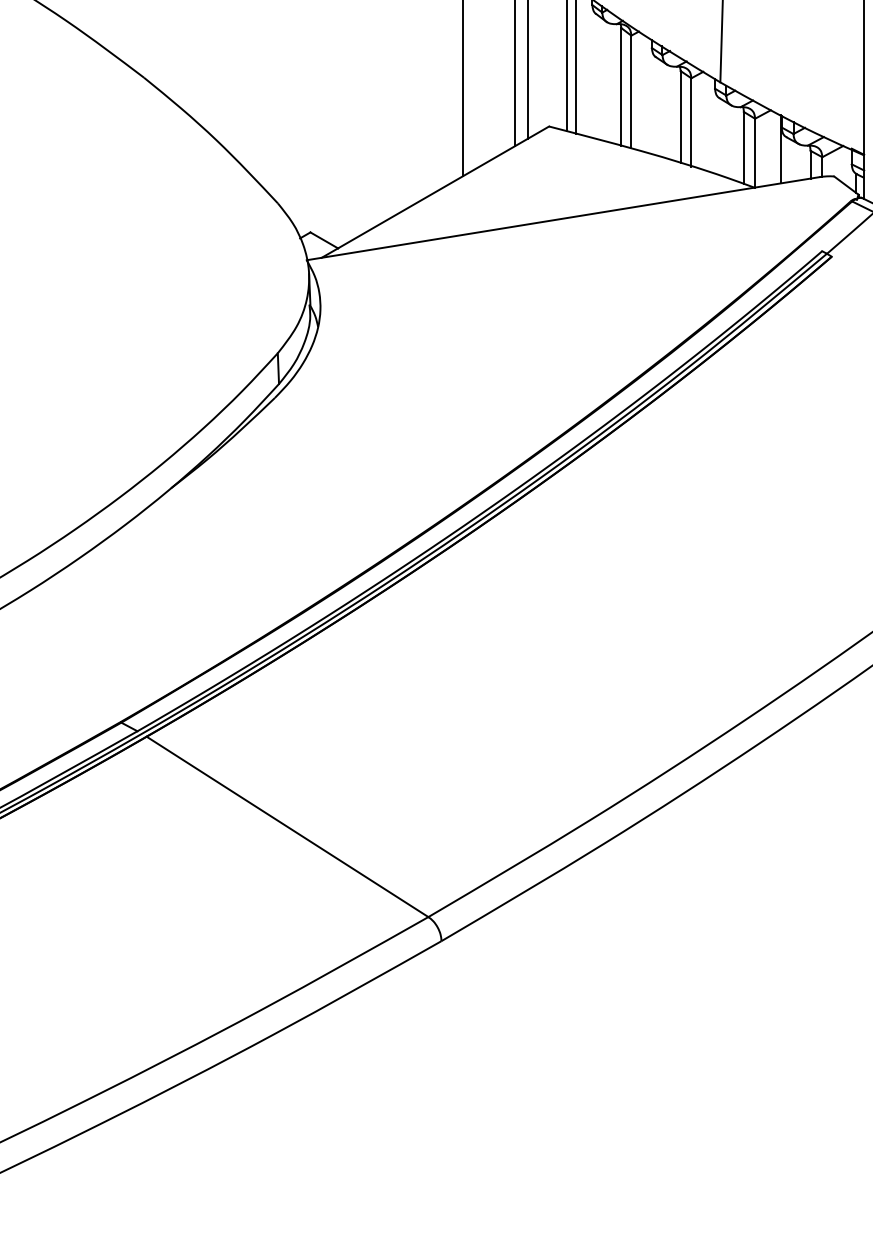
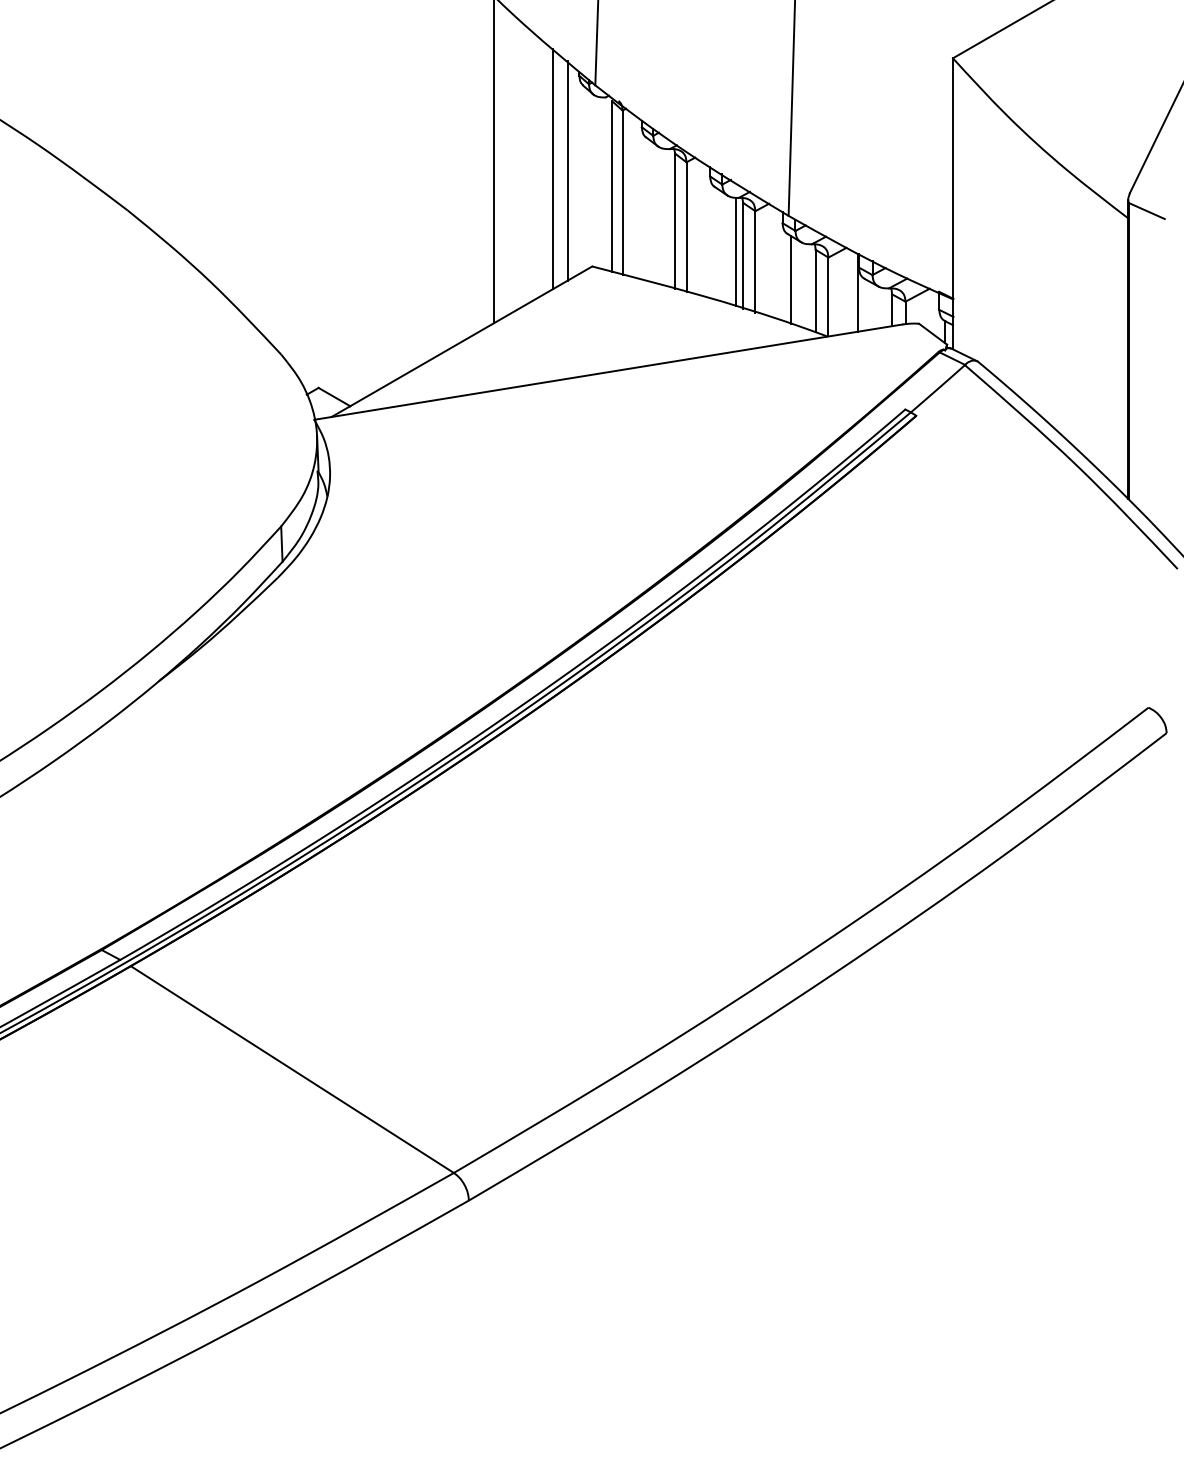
line: (674, 113) -> (735, 251), added
line: (721, 137) -> (790, 279), added

